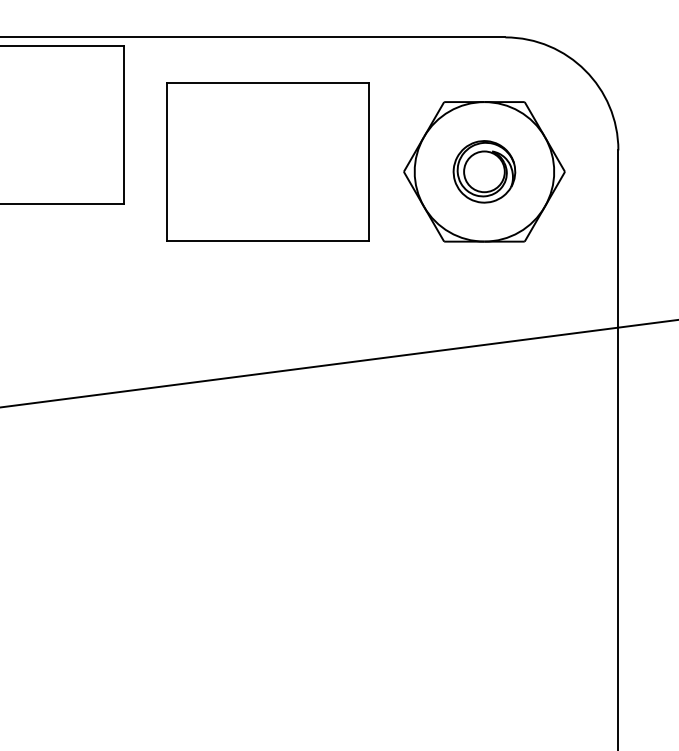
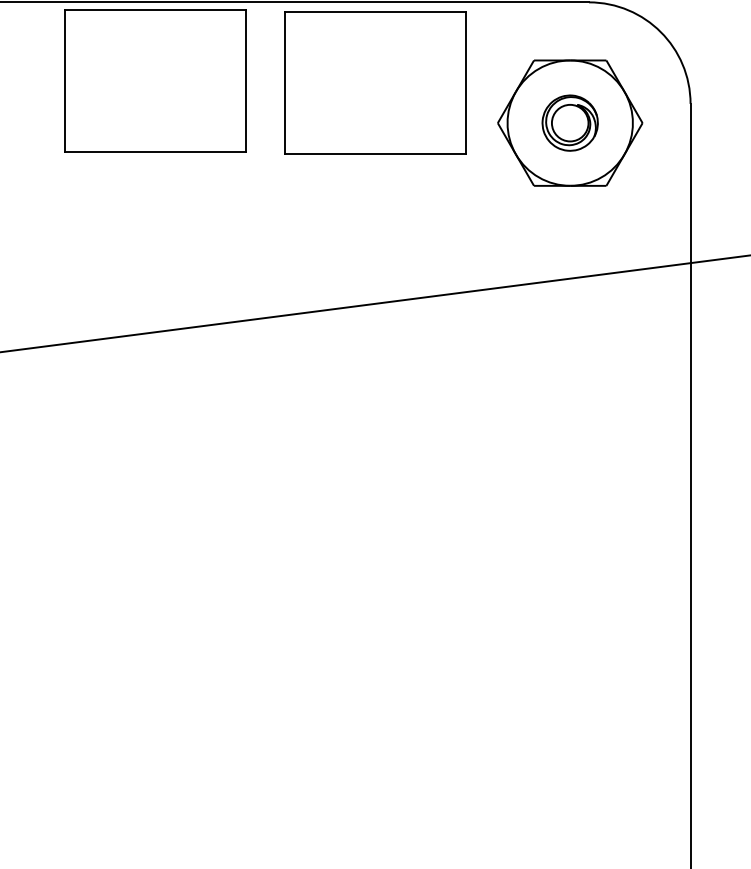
part: (267, 162) -> (375, 82), moved

